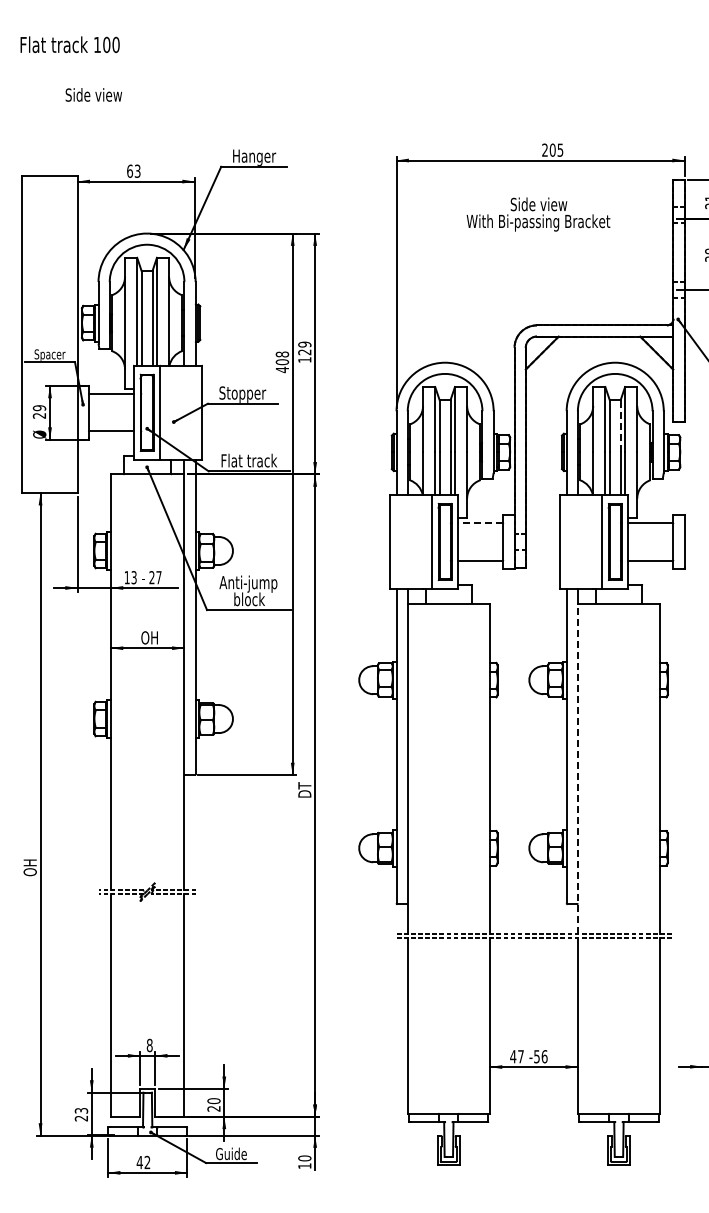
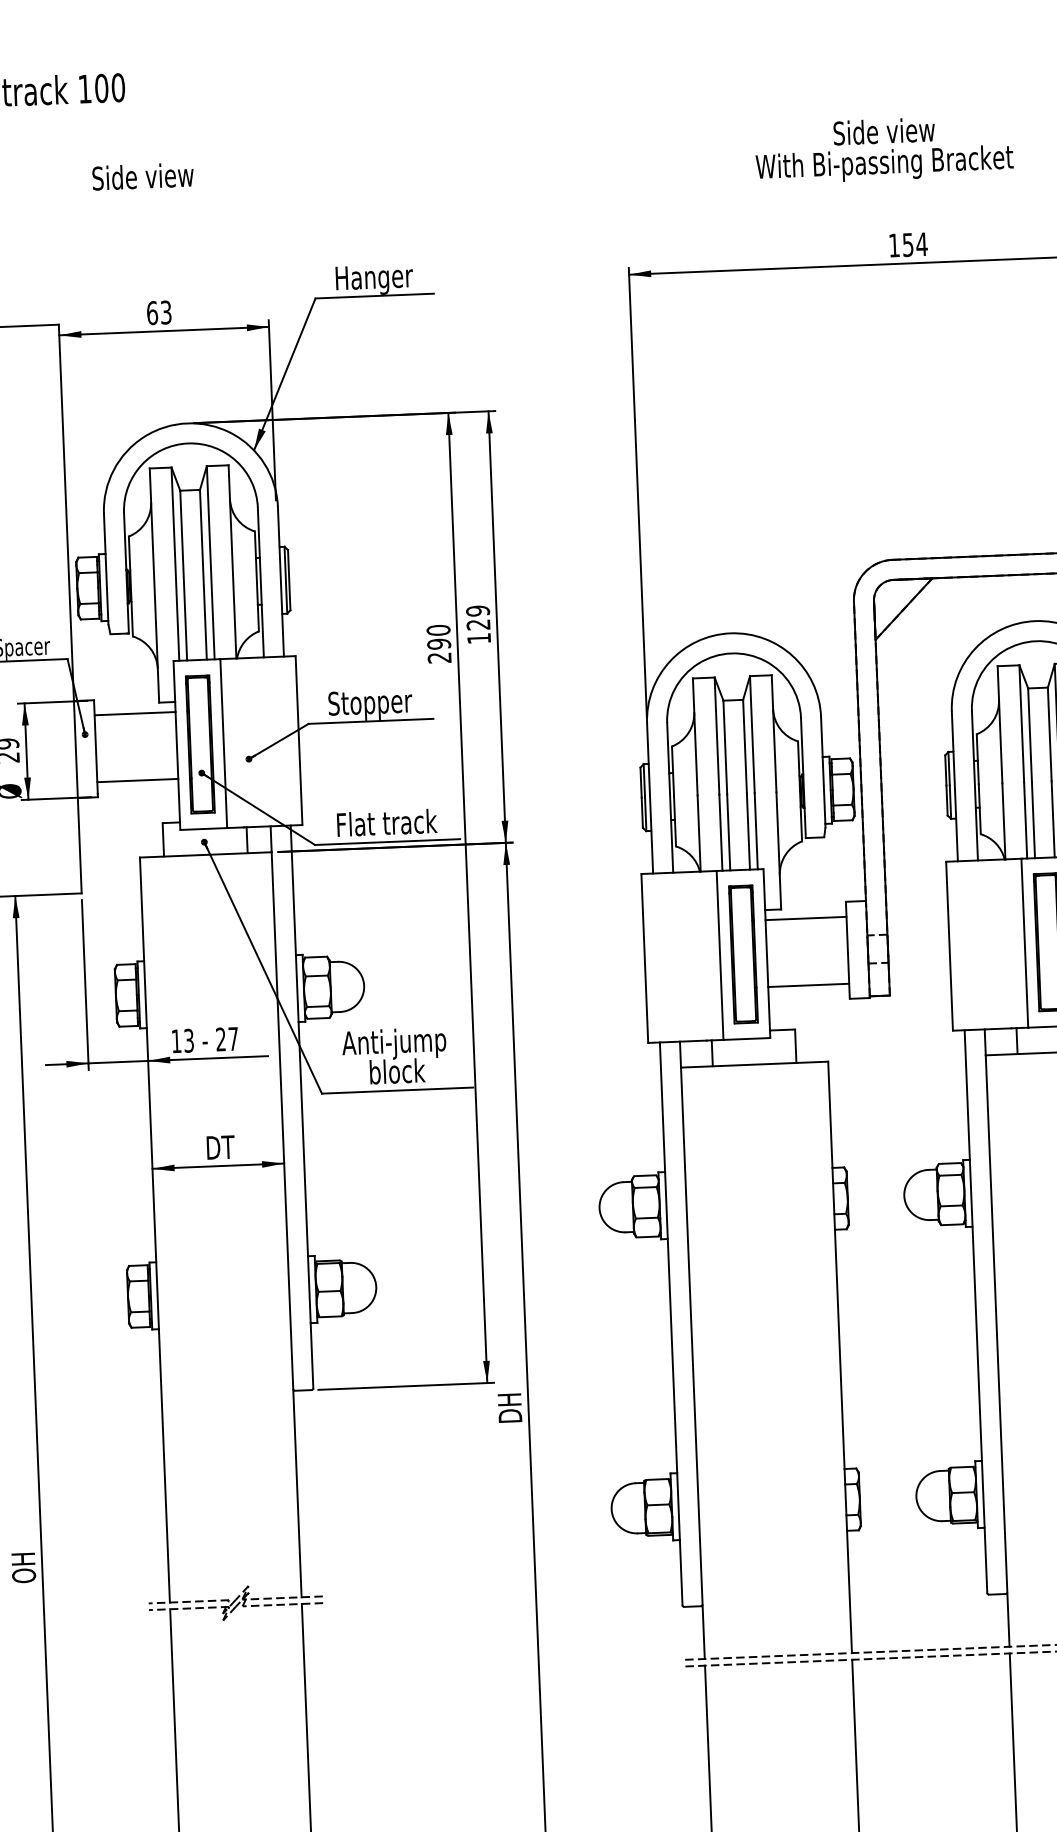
text: (93, 94) -> (142, 175), moved
text: (552, 149) -> (907, 243), 205 -> 154
text: (538, 214) -> (884, 149), moved
text: (282, 362) -> (439, 644), 408 -> 290
line: (620, 425) -> (1049, 733), dashed -> solid
line: (480, 523) -> (805, 918), dashed -> solid
text: (149, 637) -> (220, 1146), OH -> DT
line: (577, 768) -> (996, 1350), dashed -> solid
text: (304, 785) -> (509, 1400), DT -> DH

